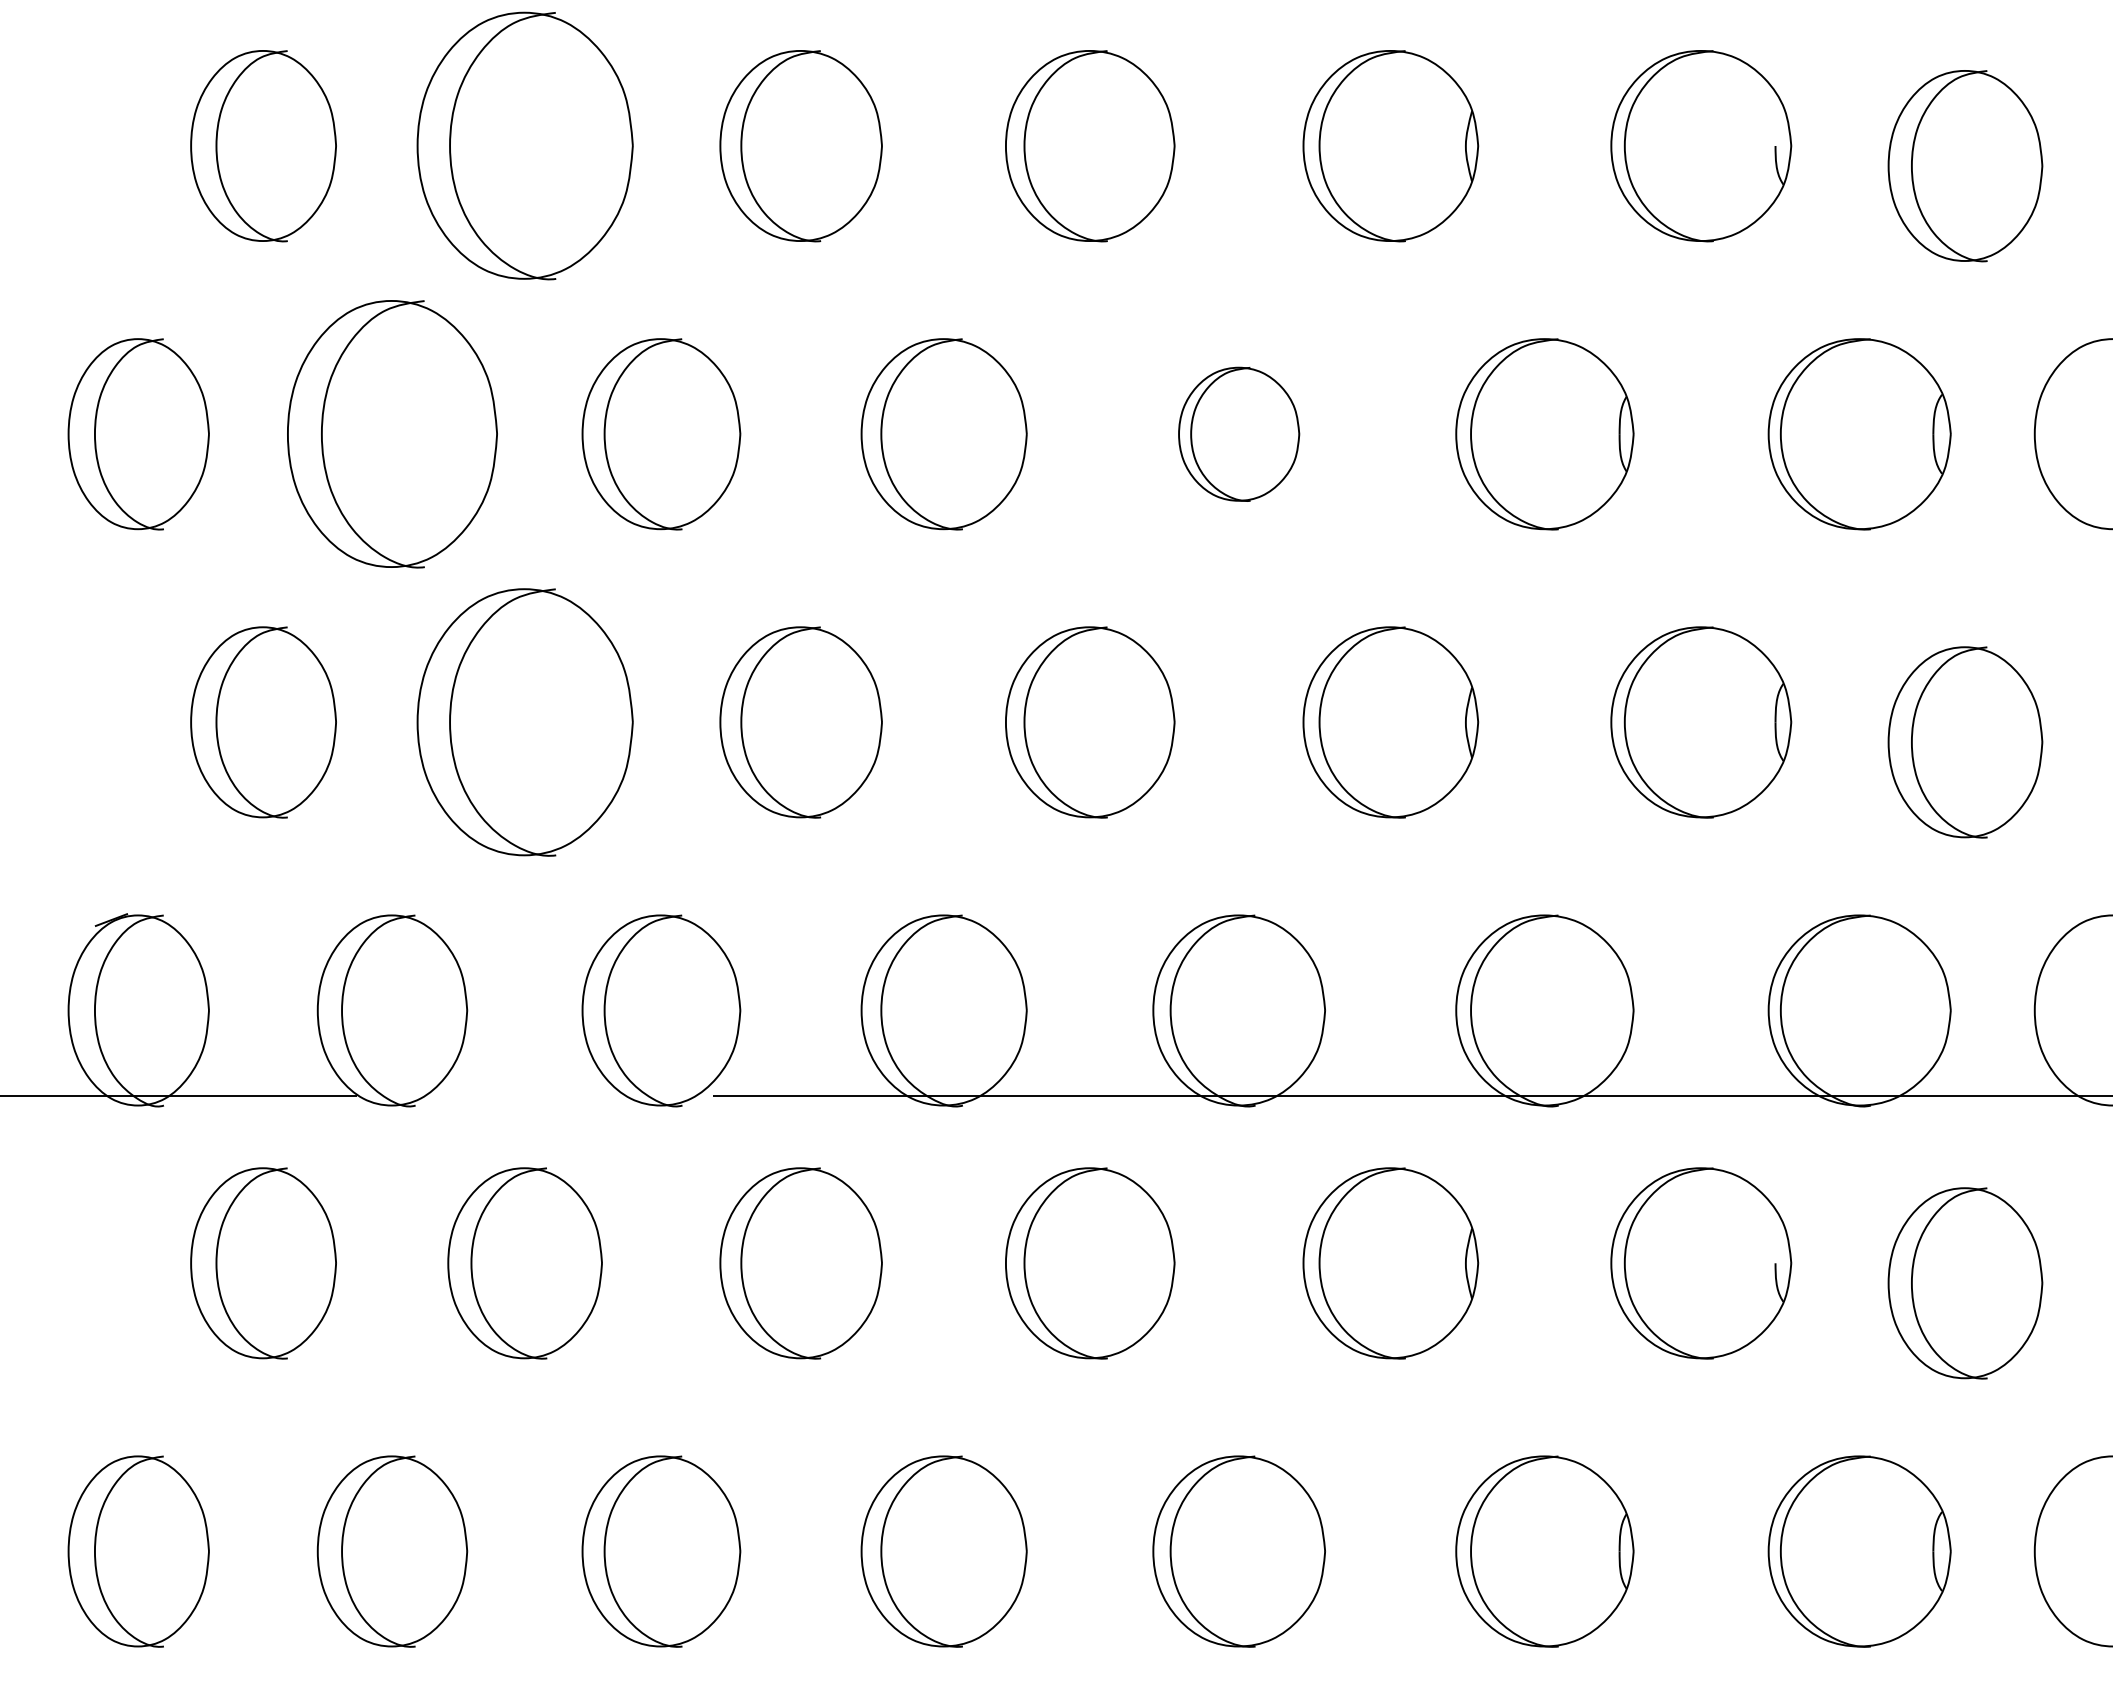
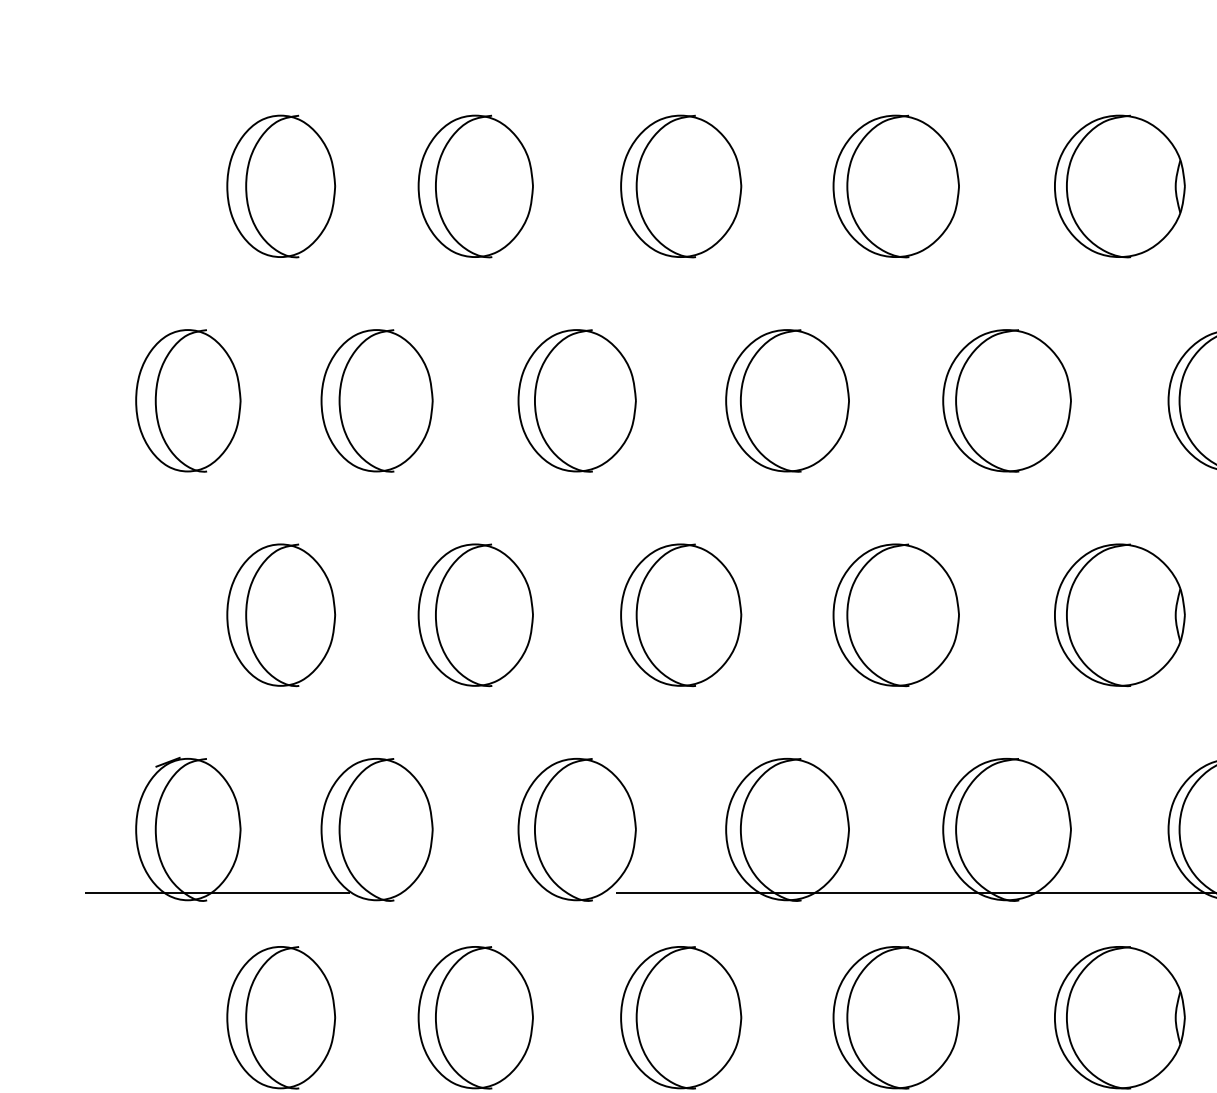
part: (524, 146) -> (475, 186), size x0.71
part: (392, 434) -> (377, 401), size x0.71
part: (1238, 434) -> (1006, 401), size x1.43
part: (524, 722) -> (475, 615), size x0.71

